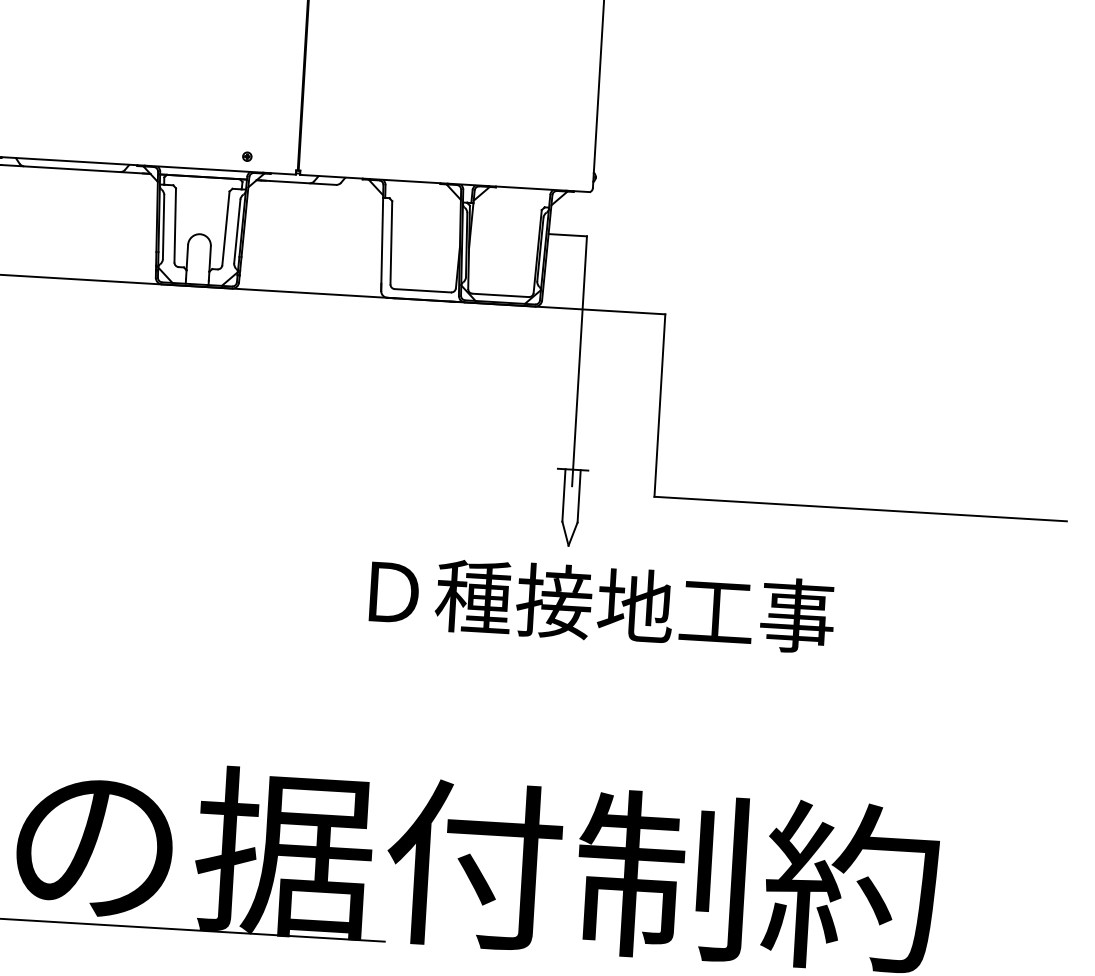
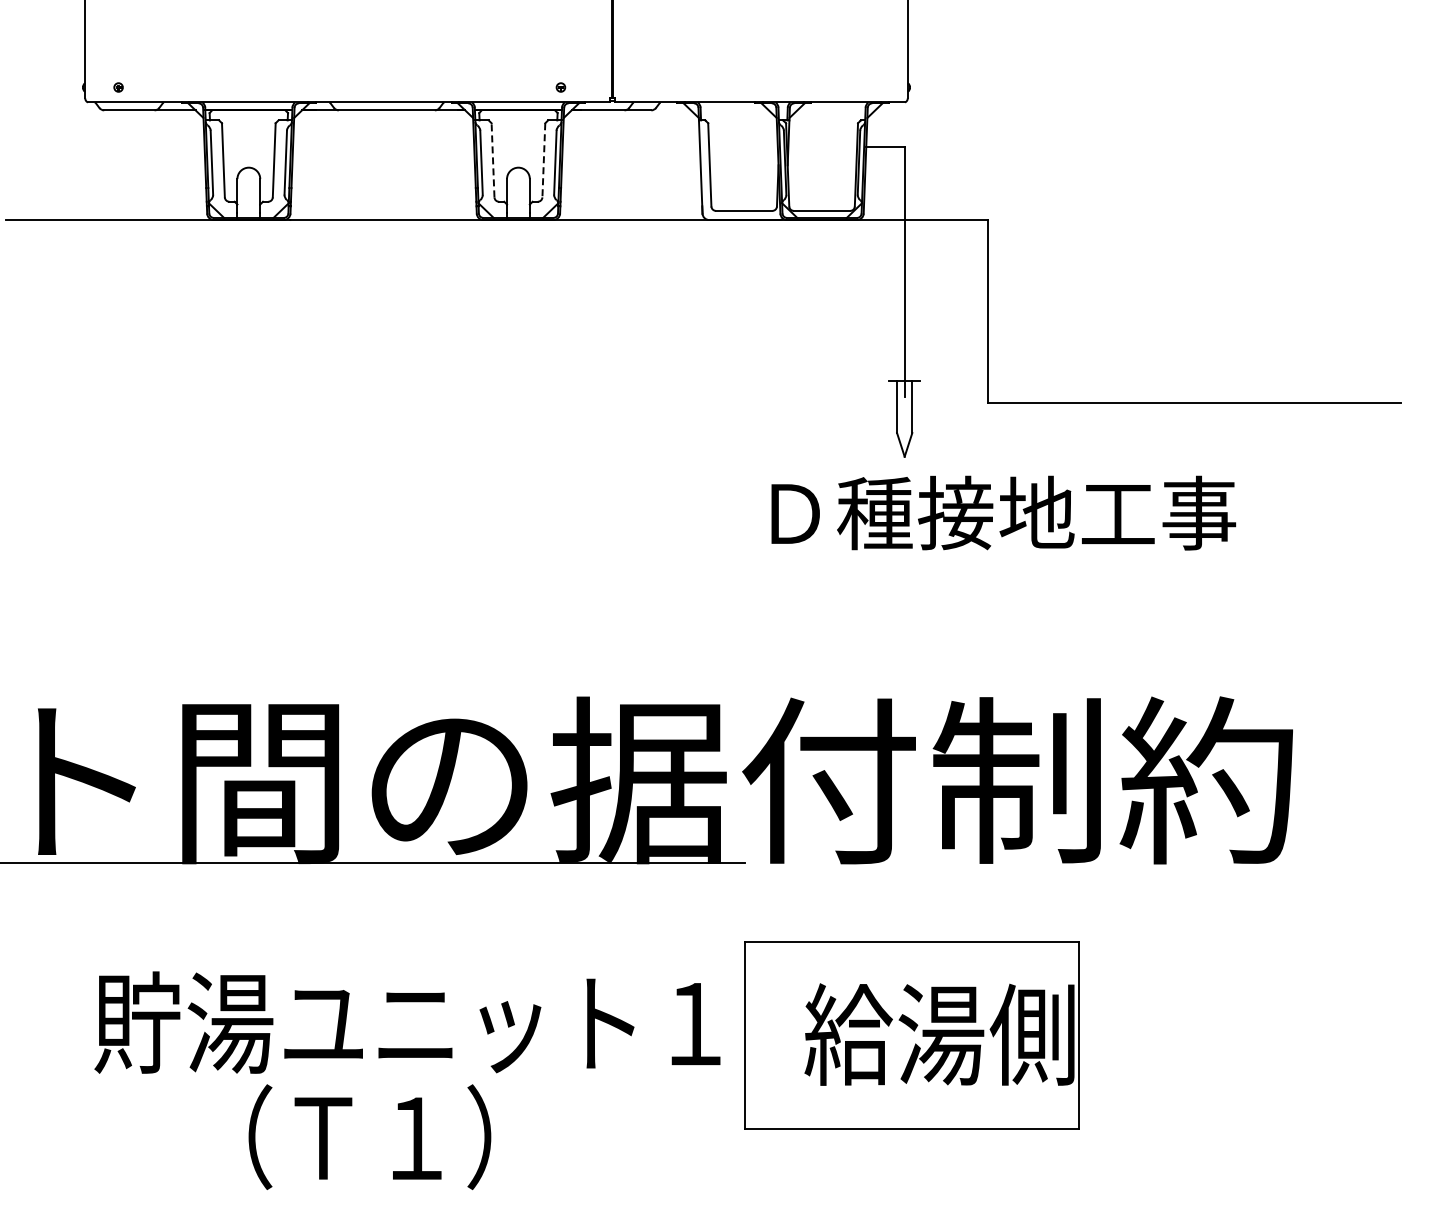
line: (175, 224) -> (493, 159), solid -> dashed
line: (225, 228) -> (543, 160), solid -> dashed
text: (602, 603) -> (1003, 512), moved

